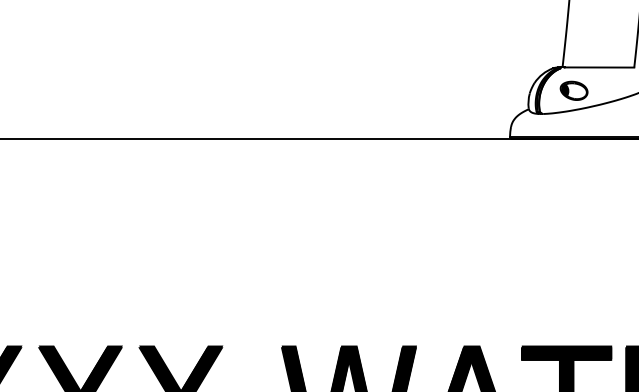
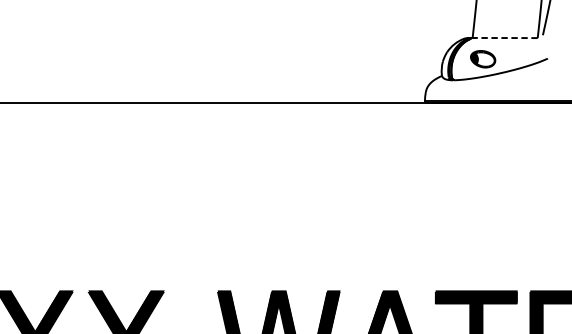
line: (599, 67) -> (506, 38), solid -> dashed

